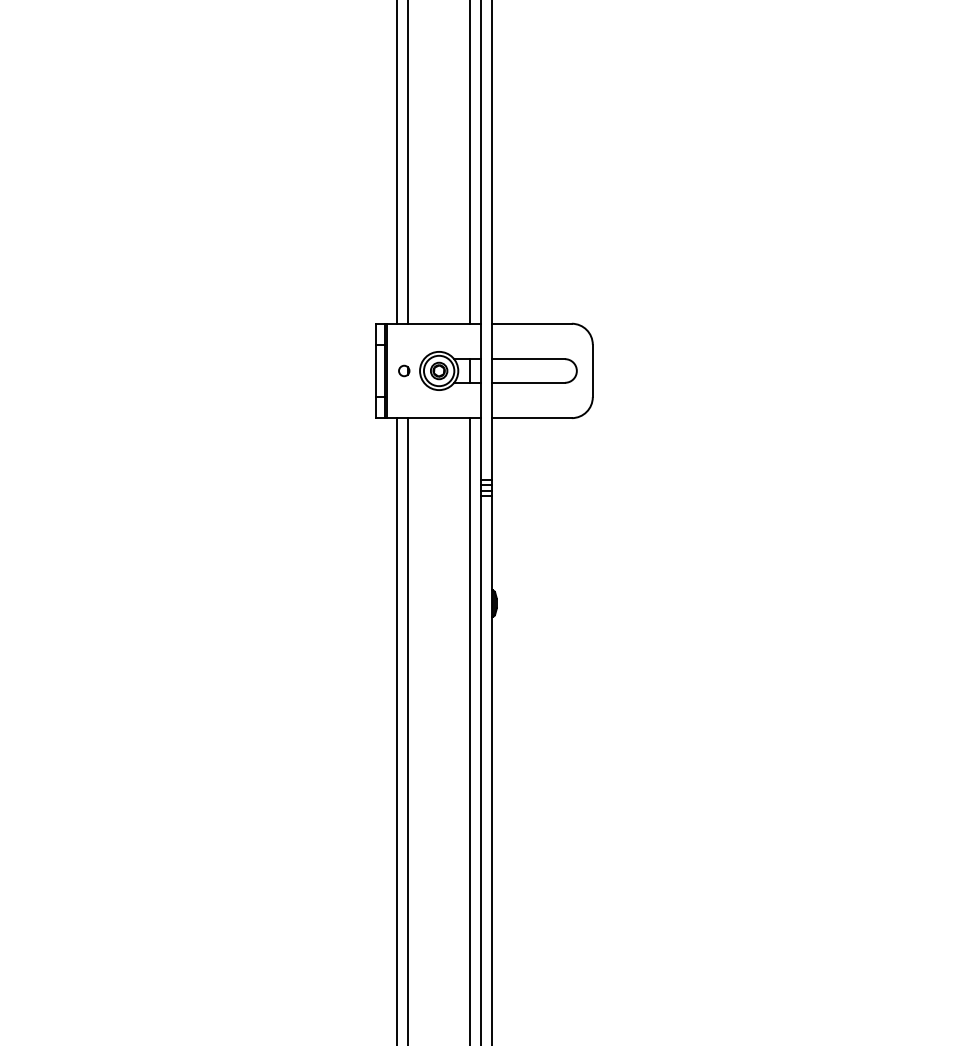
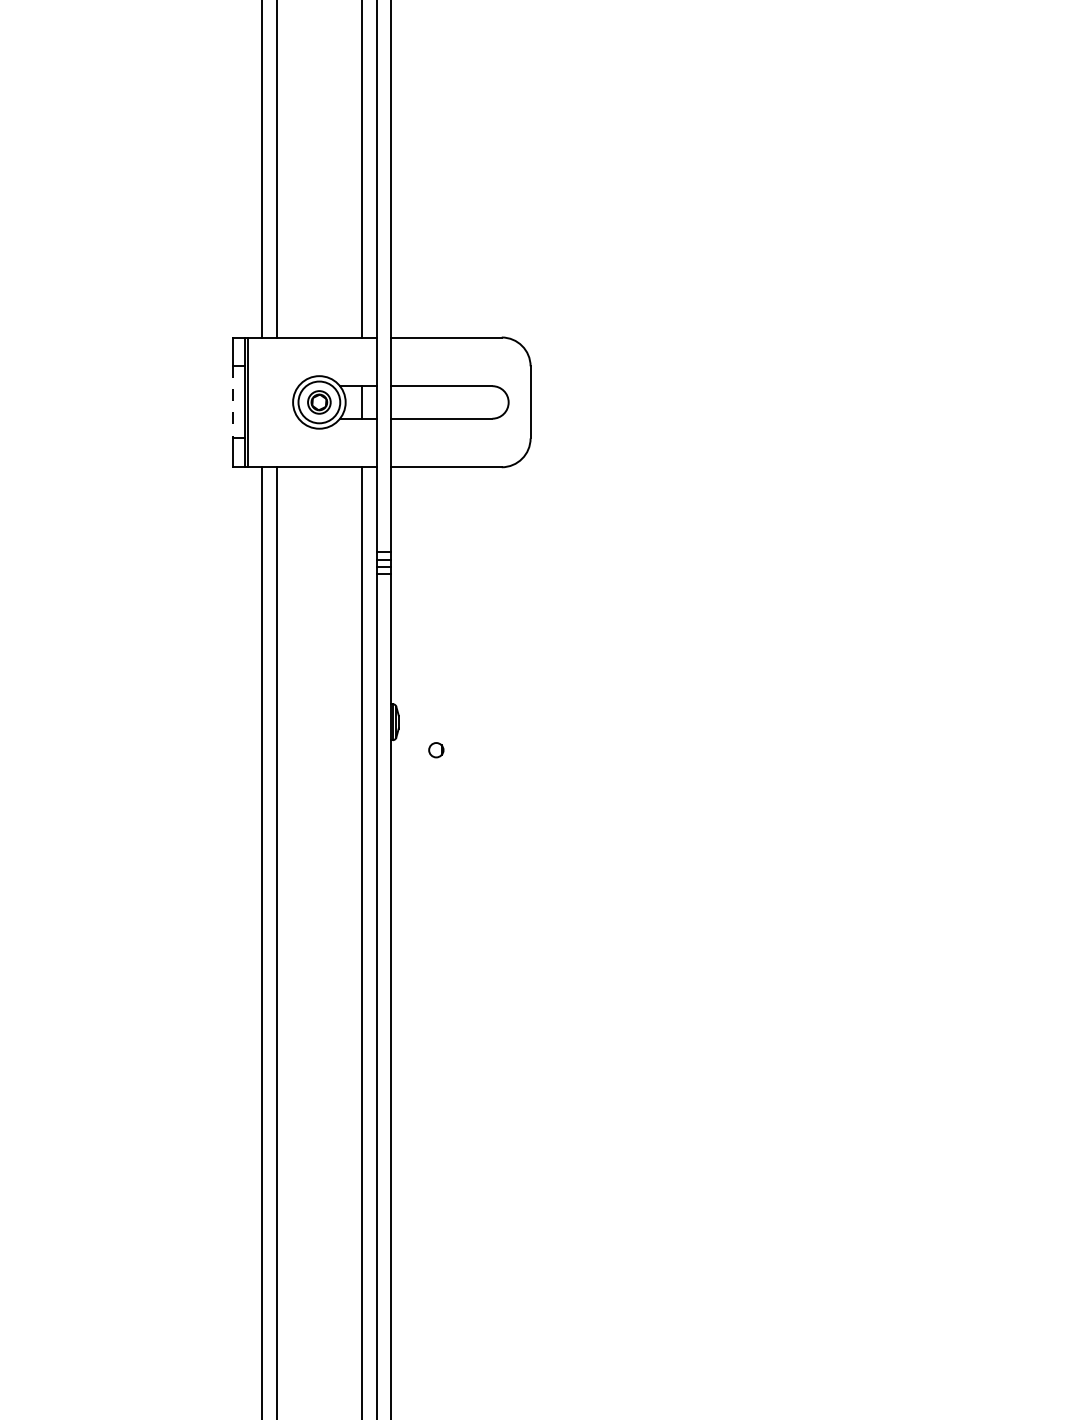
part: (404, 370) -> (436, 749), moved
line: (376, 371) -> (233, 403), solid -> dashed

